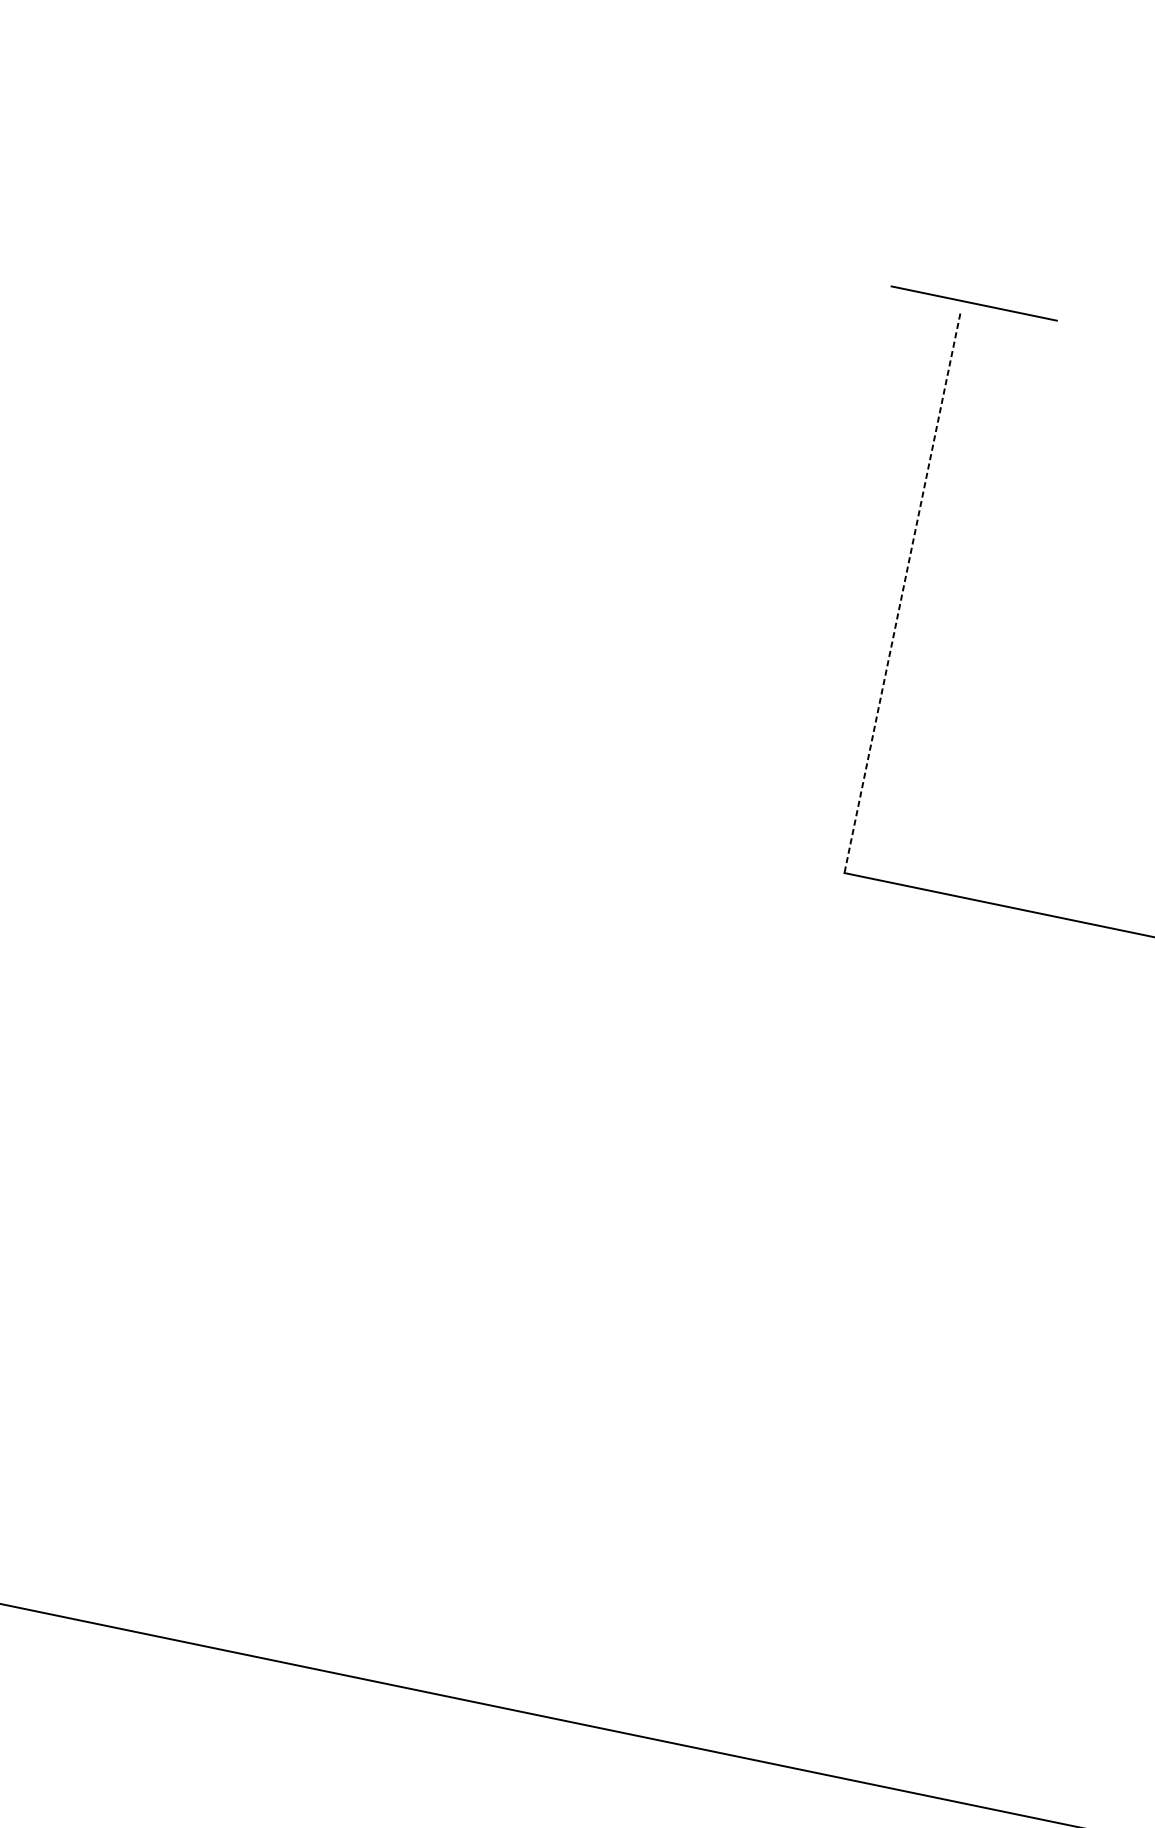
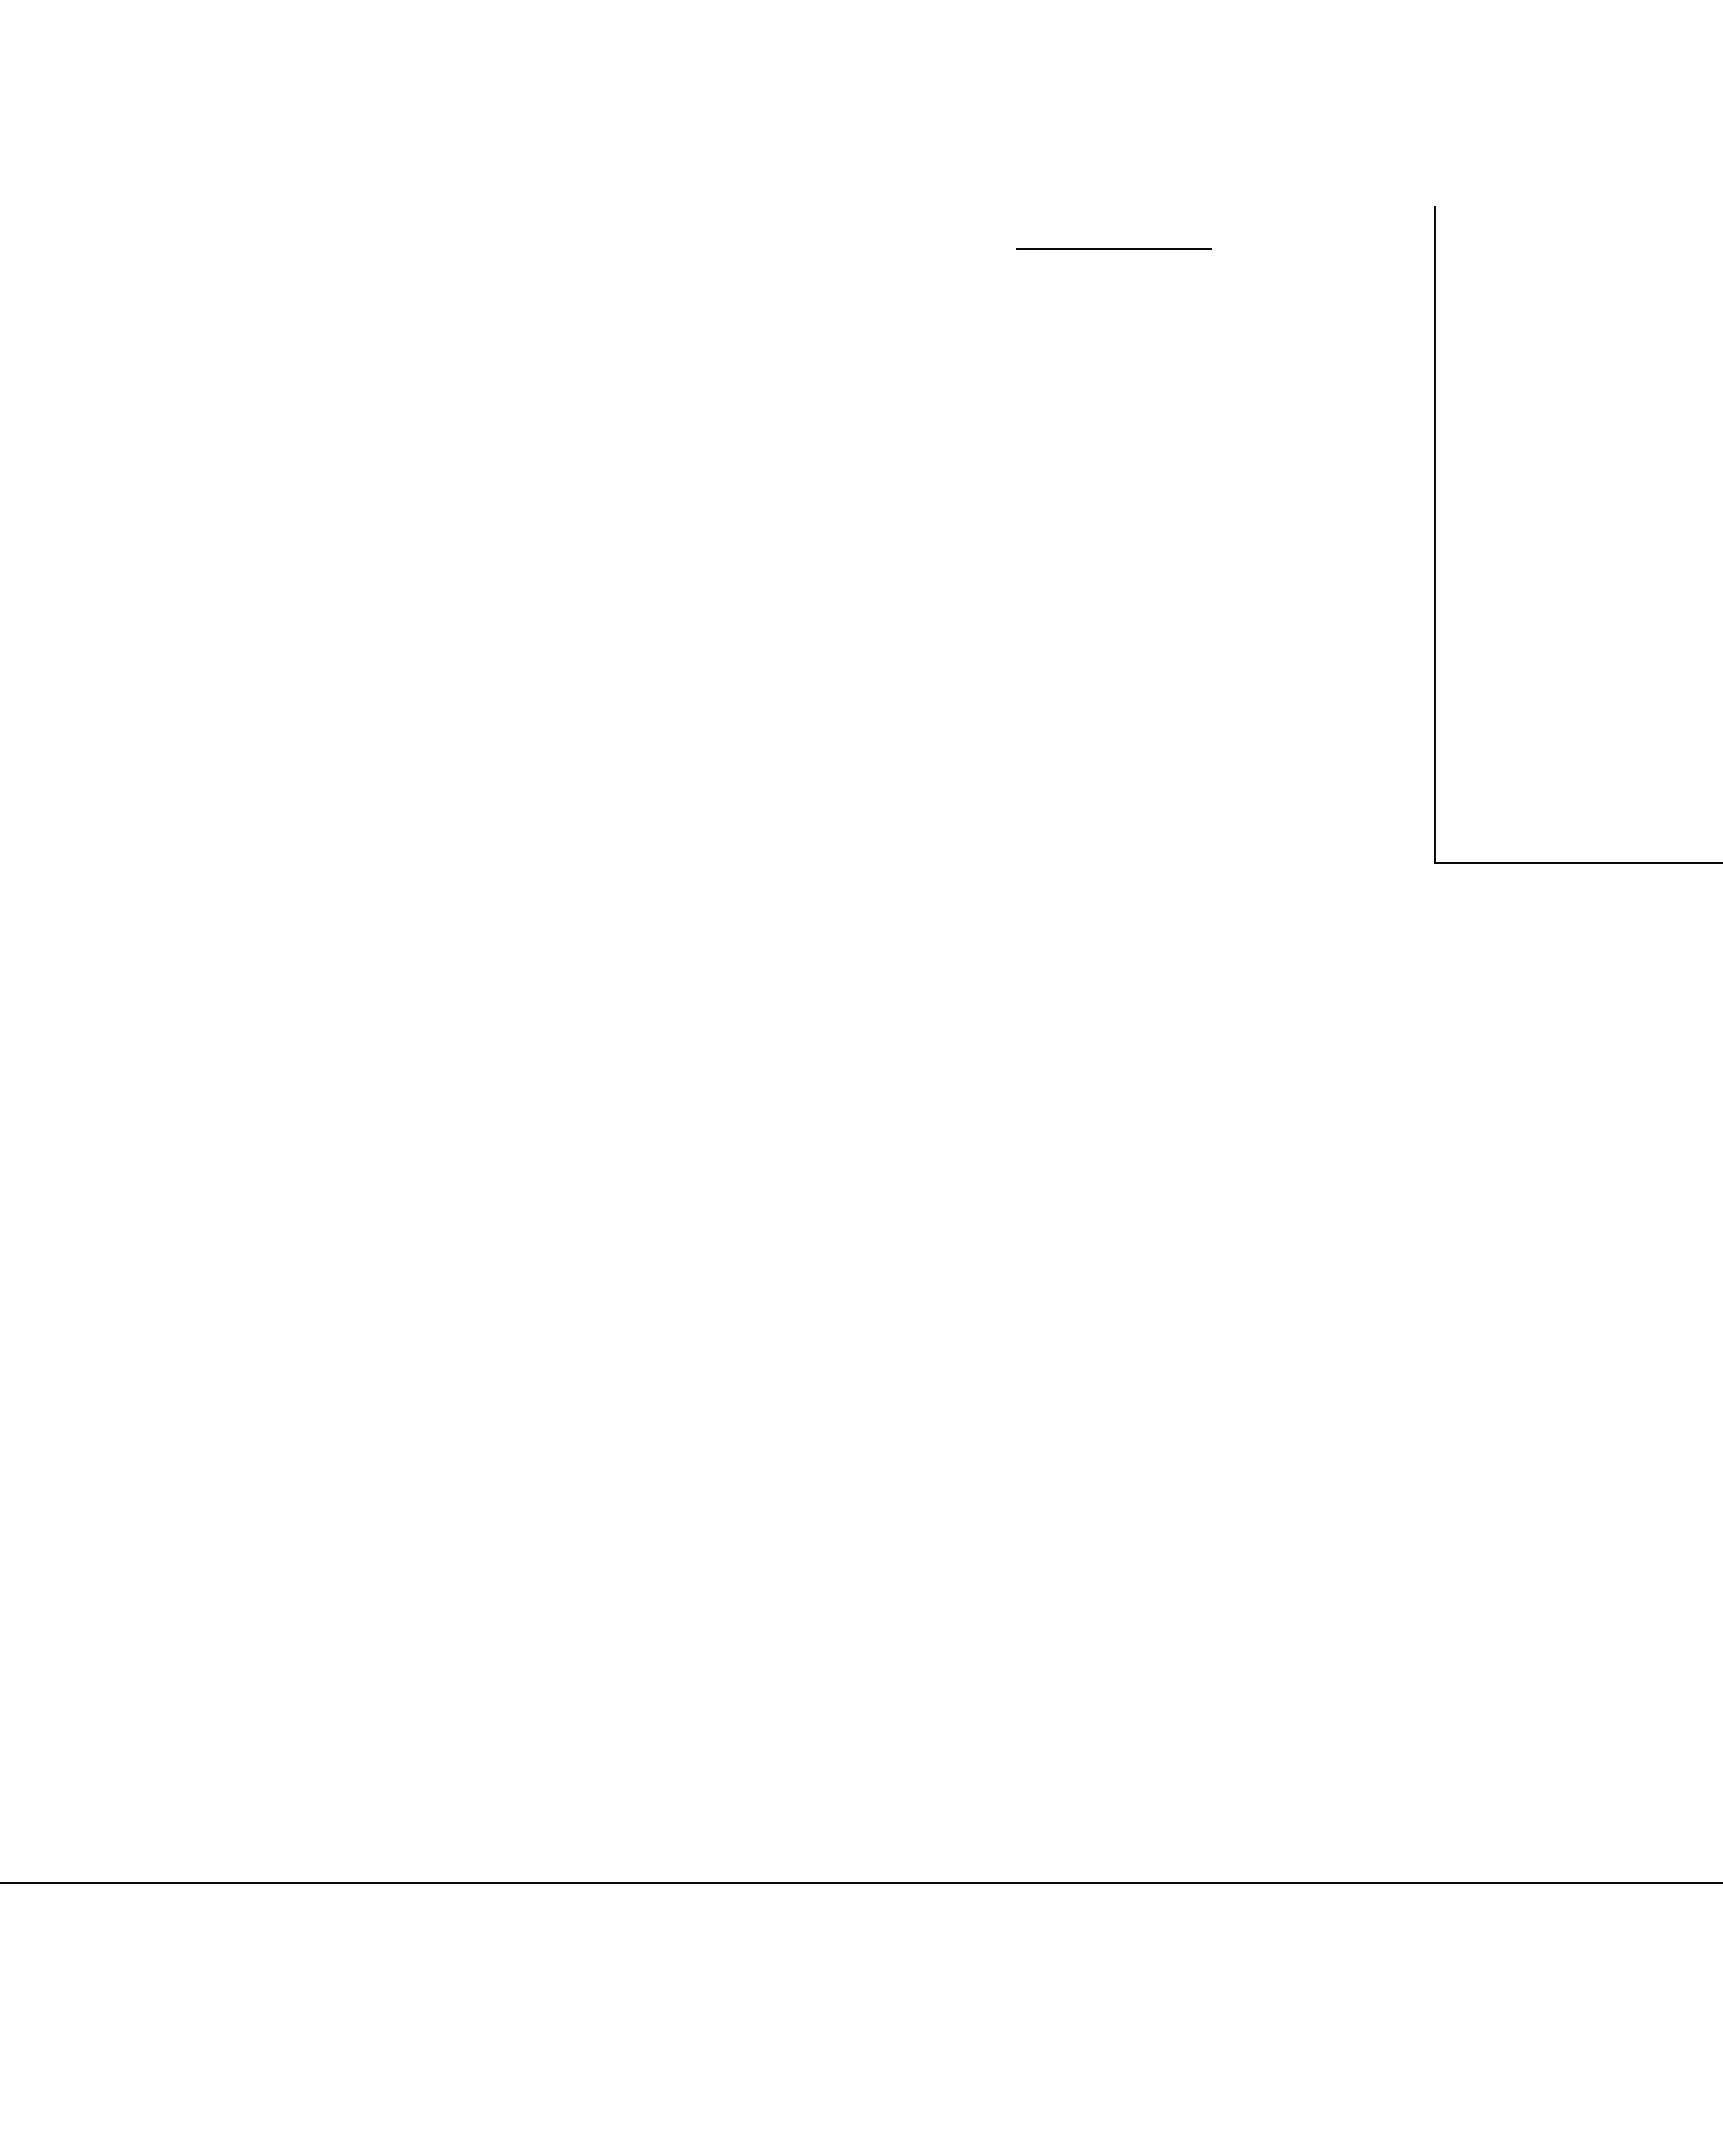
line: (973, 302) -> (1113, 248), moved
line: (902, 593) -> (1434, 535), dashed -> solid

